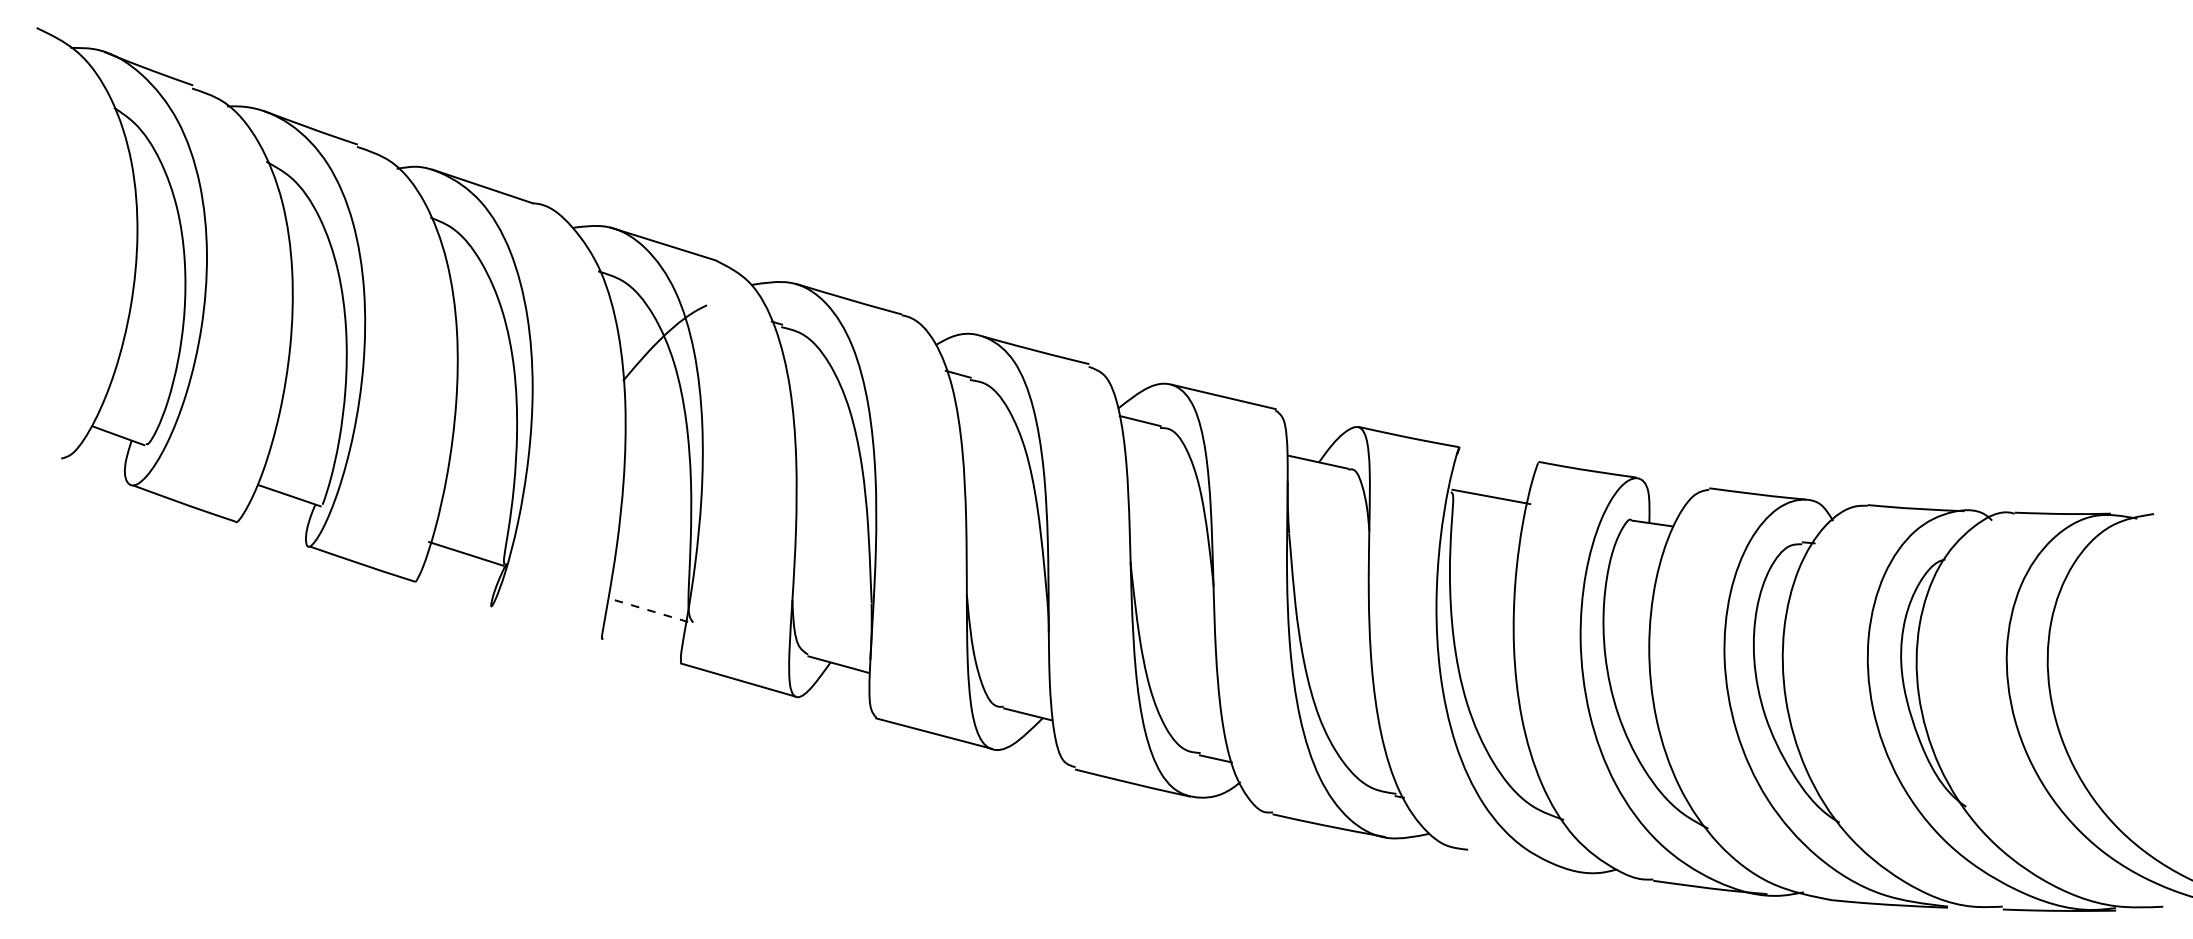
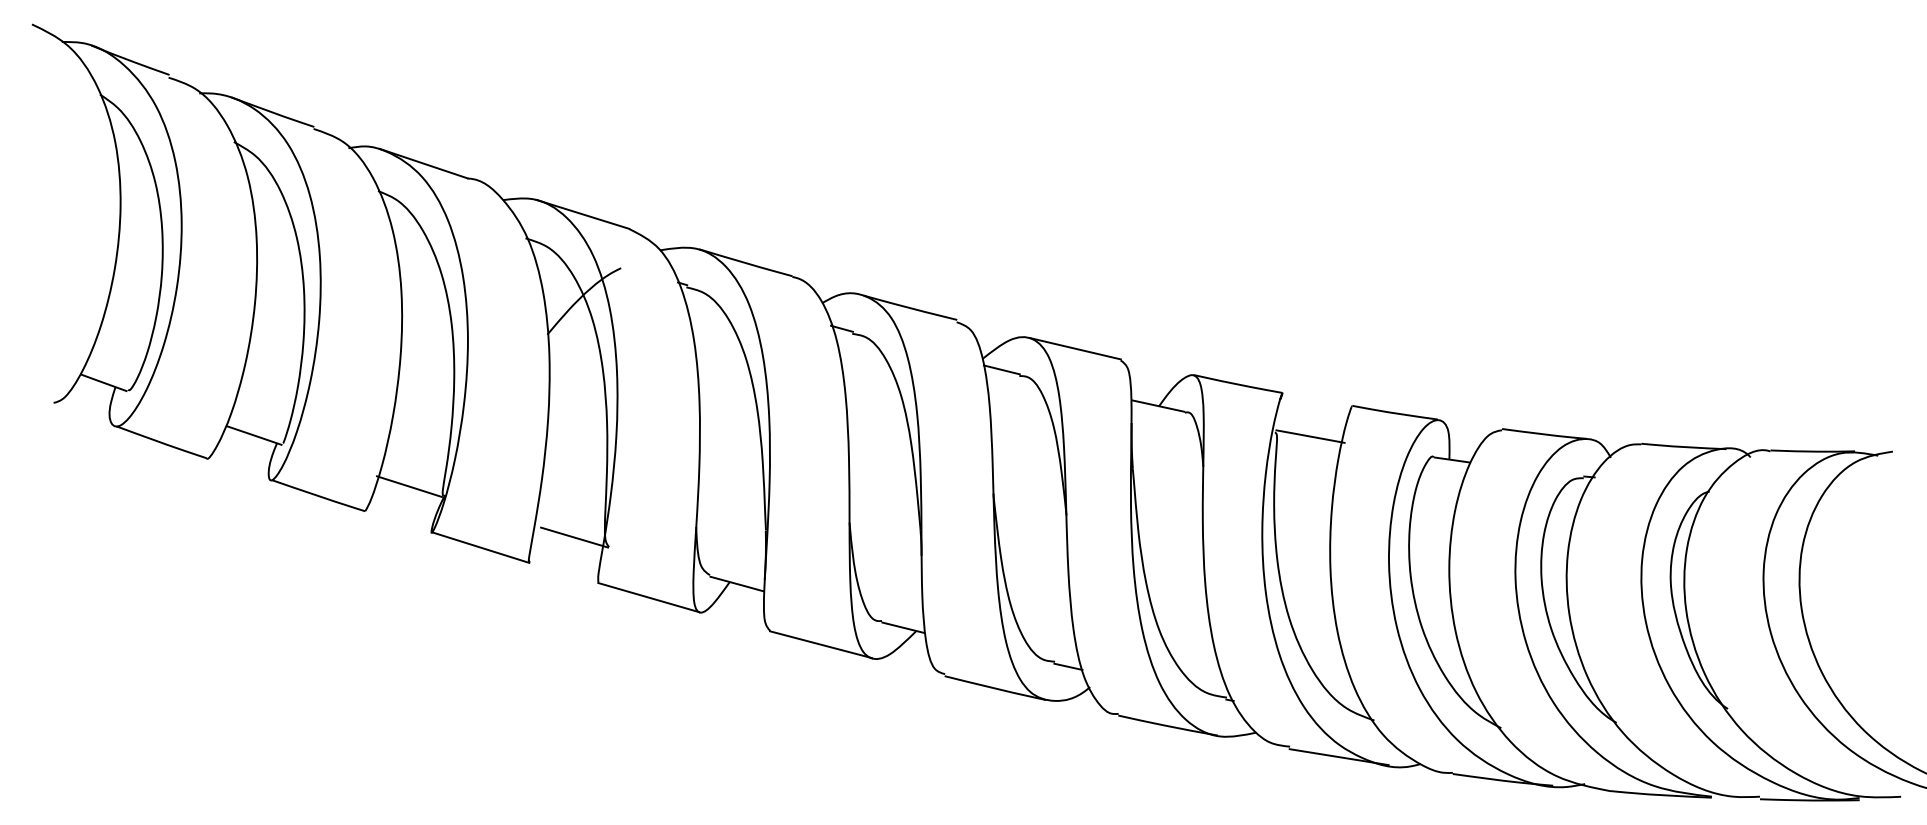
line: (653, 611) -> (574, 537), dashed -> solid
line: (546, 622) -> (480, 546), added
line: (1523, 861) -> (1338, 757), added

